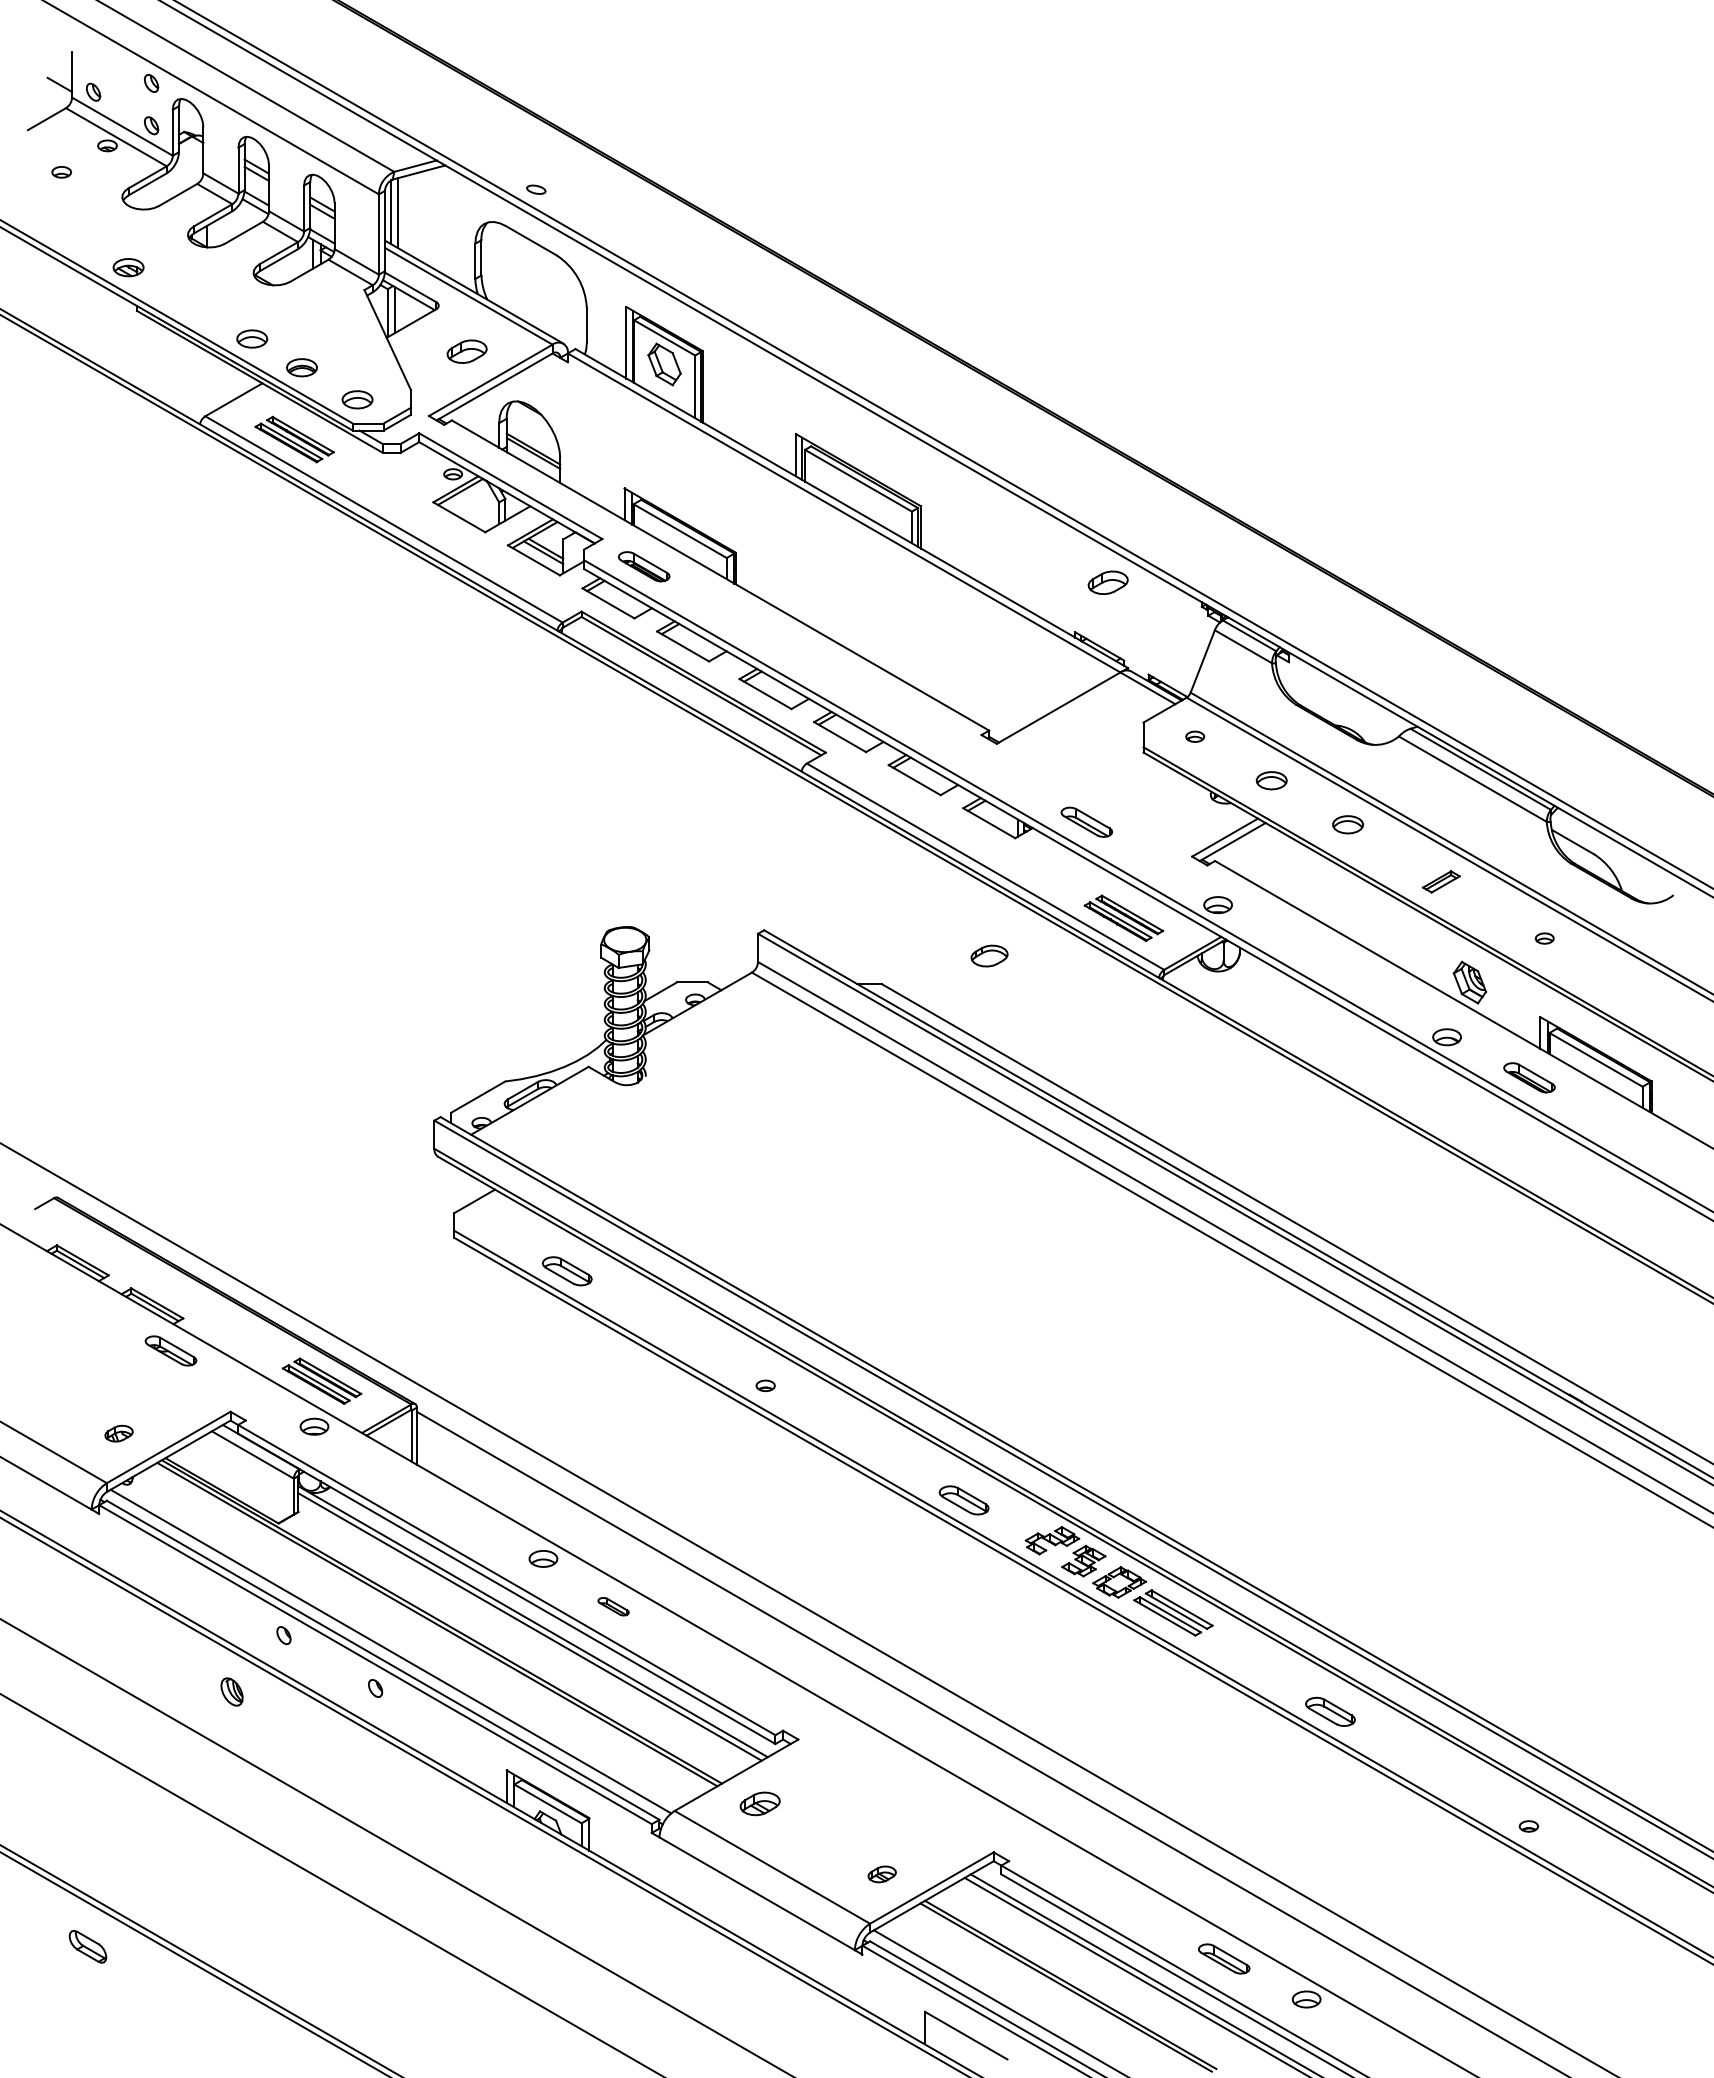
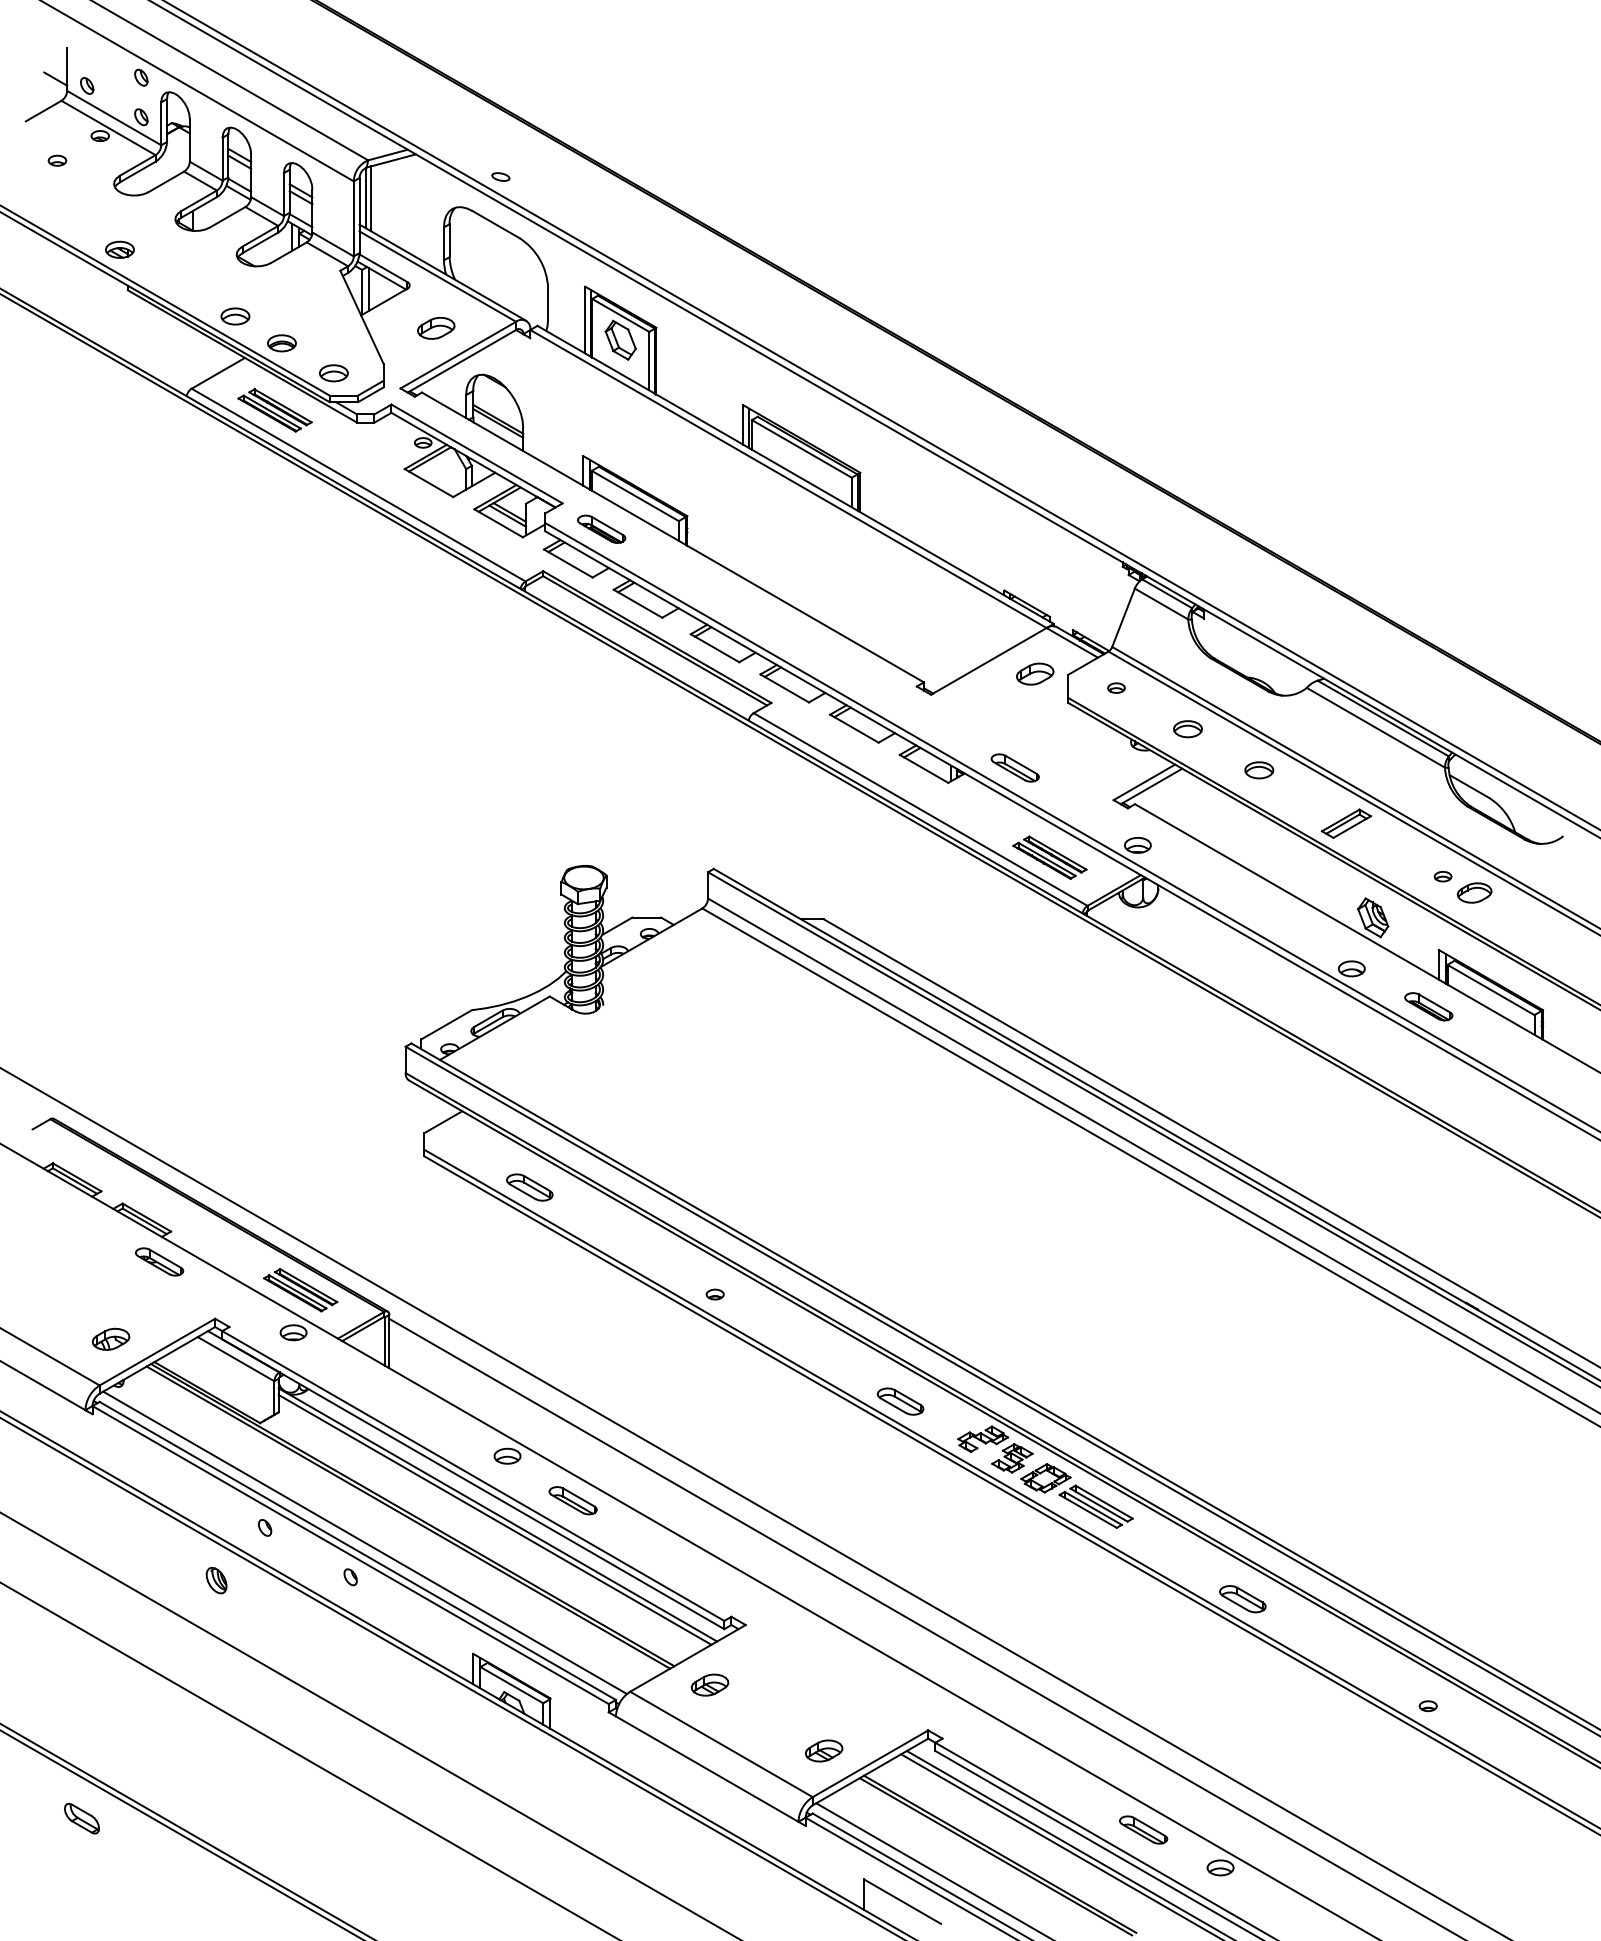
part: (1107, 582) -> (1034, 673), moved
part: (1441, 881) -> (1346, 823), size x1.43
part: (989, 955) -> (1474, 892), moved
part: (118, 1433) -> (110, 1339), size x1.43
part: (613, 1606) -> (572, 1500), size x1.67
part: (881, 1874) -> (823, 1751), size x1.43

